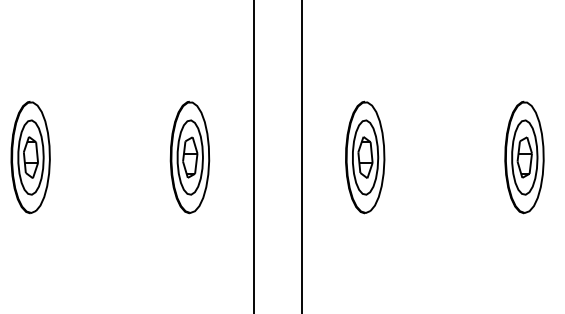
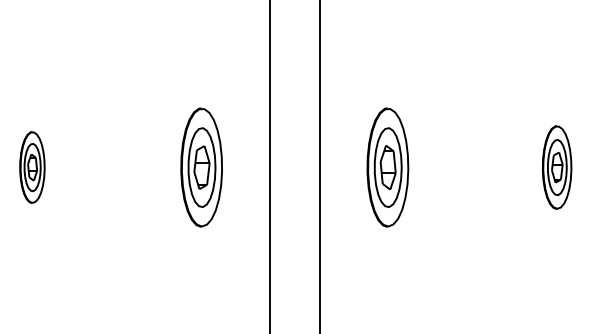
part: (30, 157) -> (32, 167), size x0.6
part: (523, 157) -> (556, 167), size x0.7

